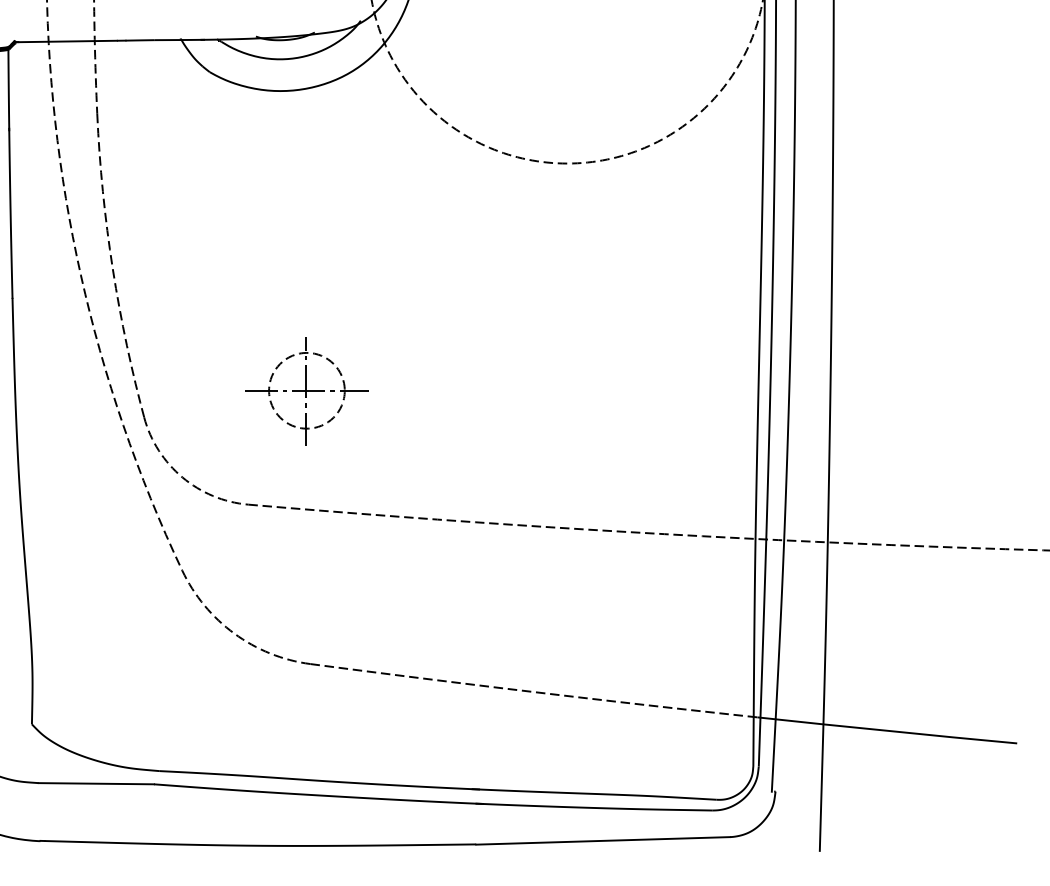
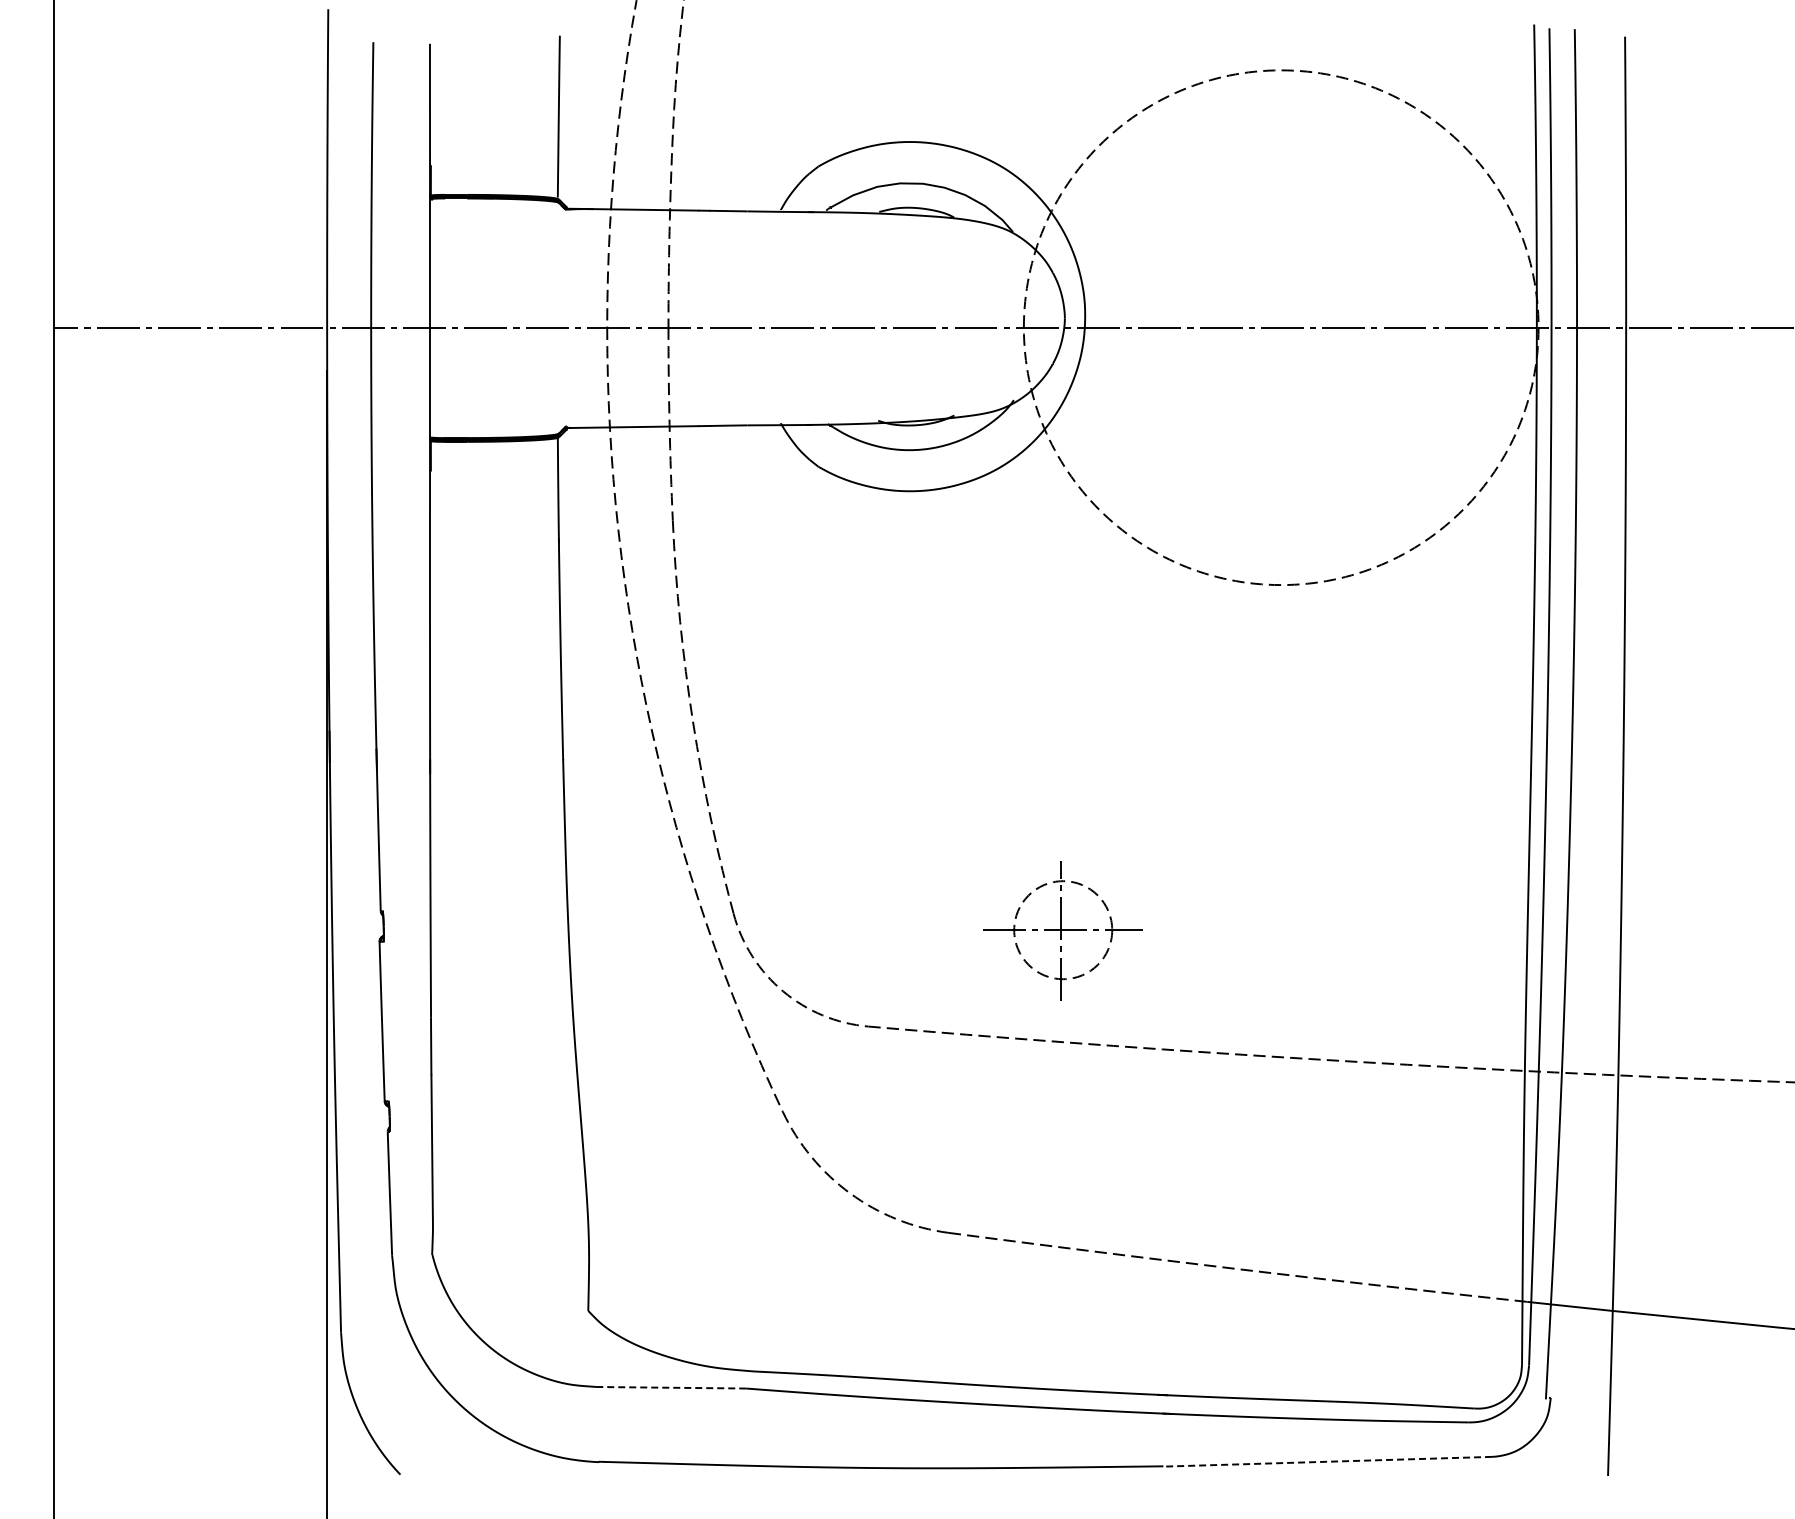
part: (306, 391) -> (1062, 930), moved
line: (96, 783) -> (671, 1387), solid -> dashed
line: (603, 840) -> (1327, 1461), solid -> dashed

